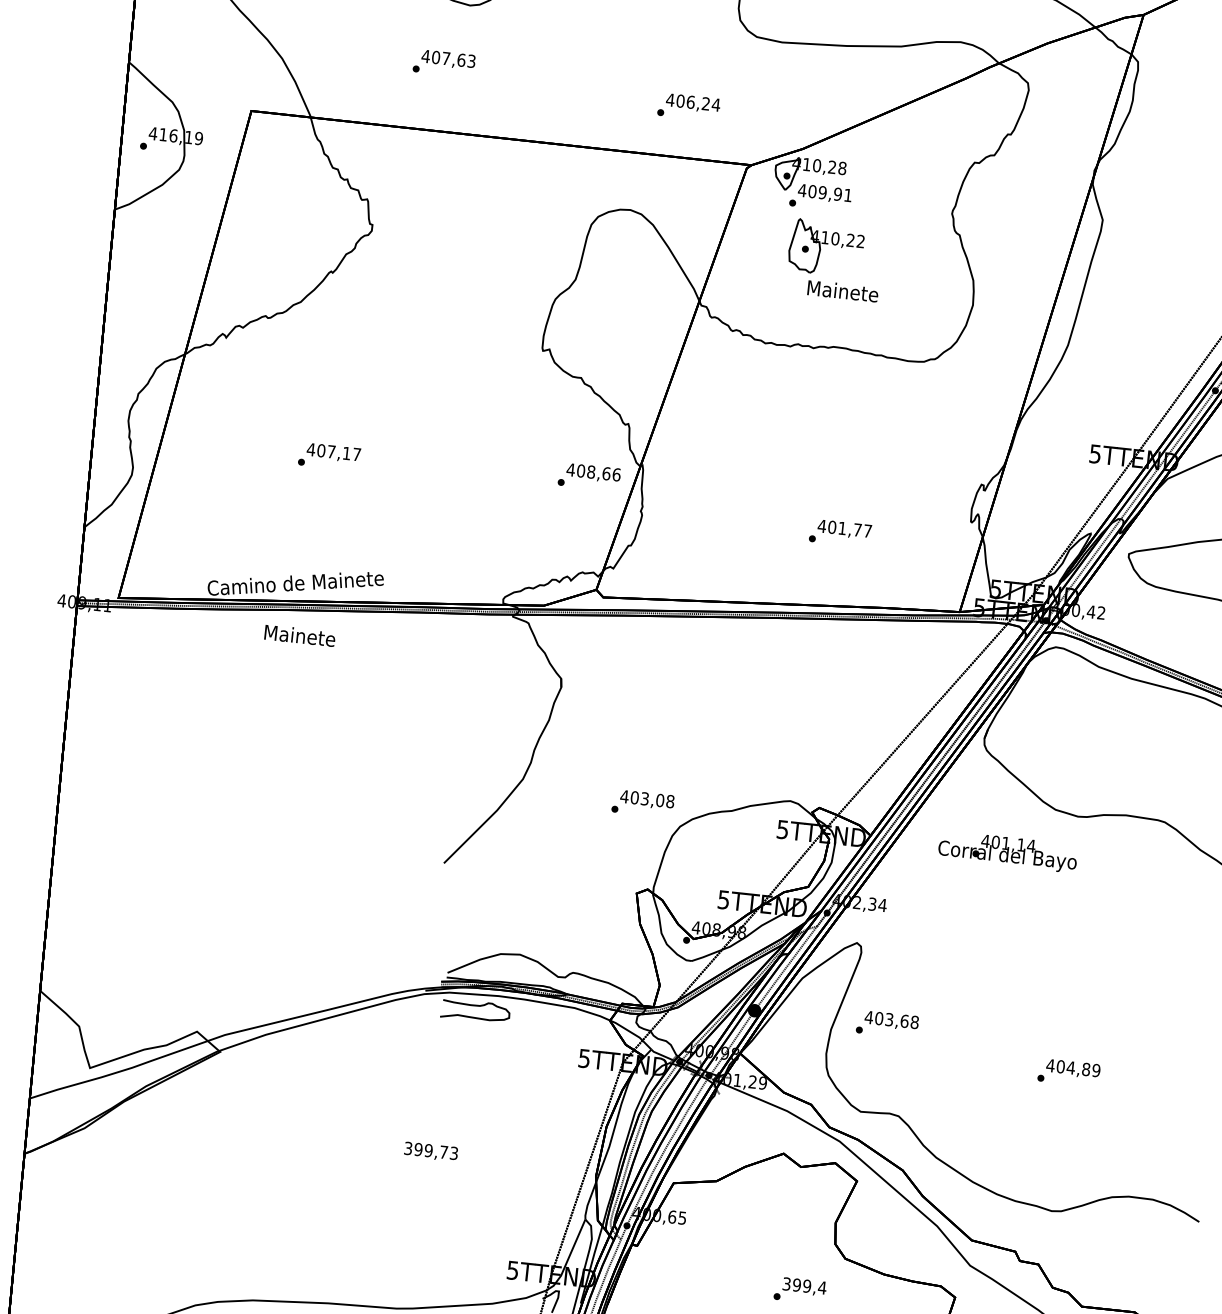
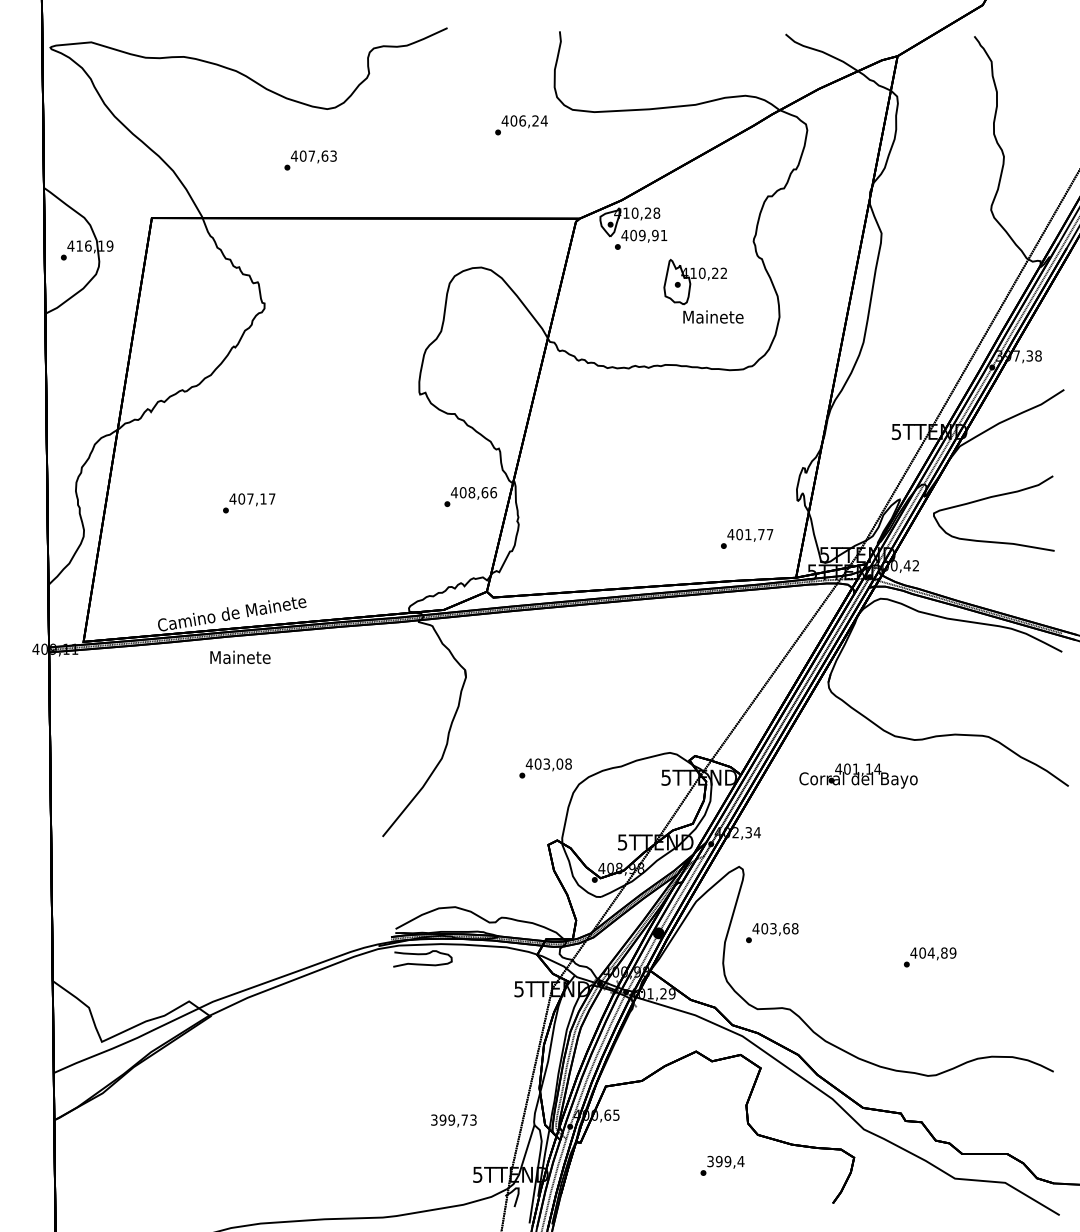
text: (688, 107) -> (521, 125), moved
part: (840, 247) -> (707, 280), moved
text: (840, 532) -> (747, 538), moved
text: (430, 1151) -> (453, 1120), moved

